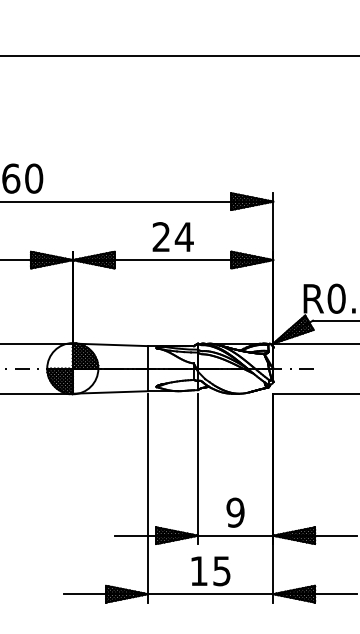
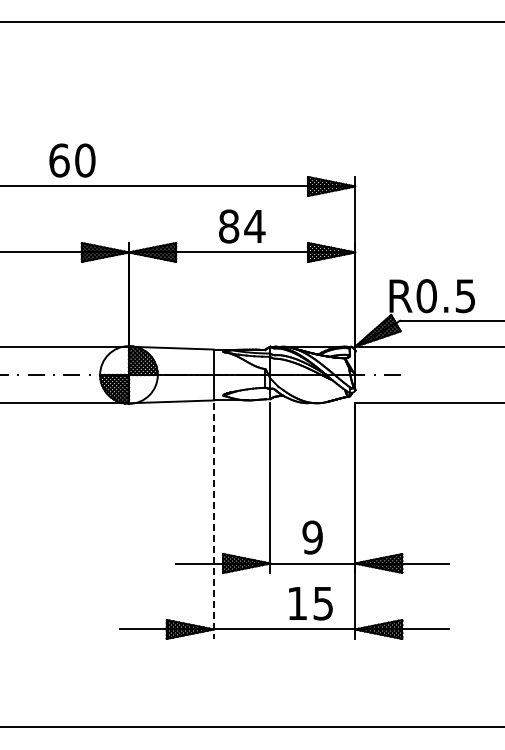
text: (161, 237) -> (229, 226), 24 -> 84
line: (147, 498) -> (213, 521), solid -> dashed
text: (210, 571) -> (310, 603), moved

